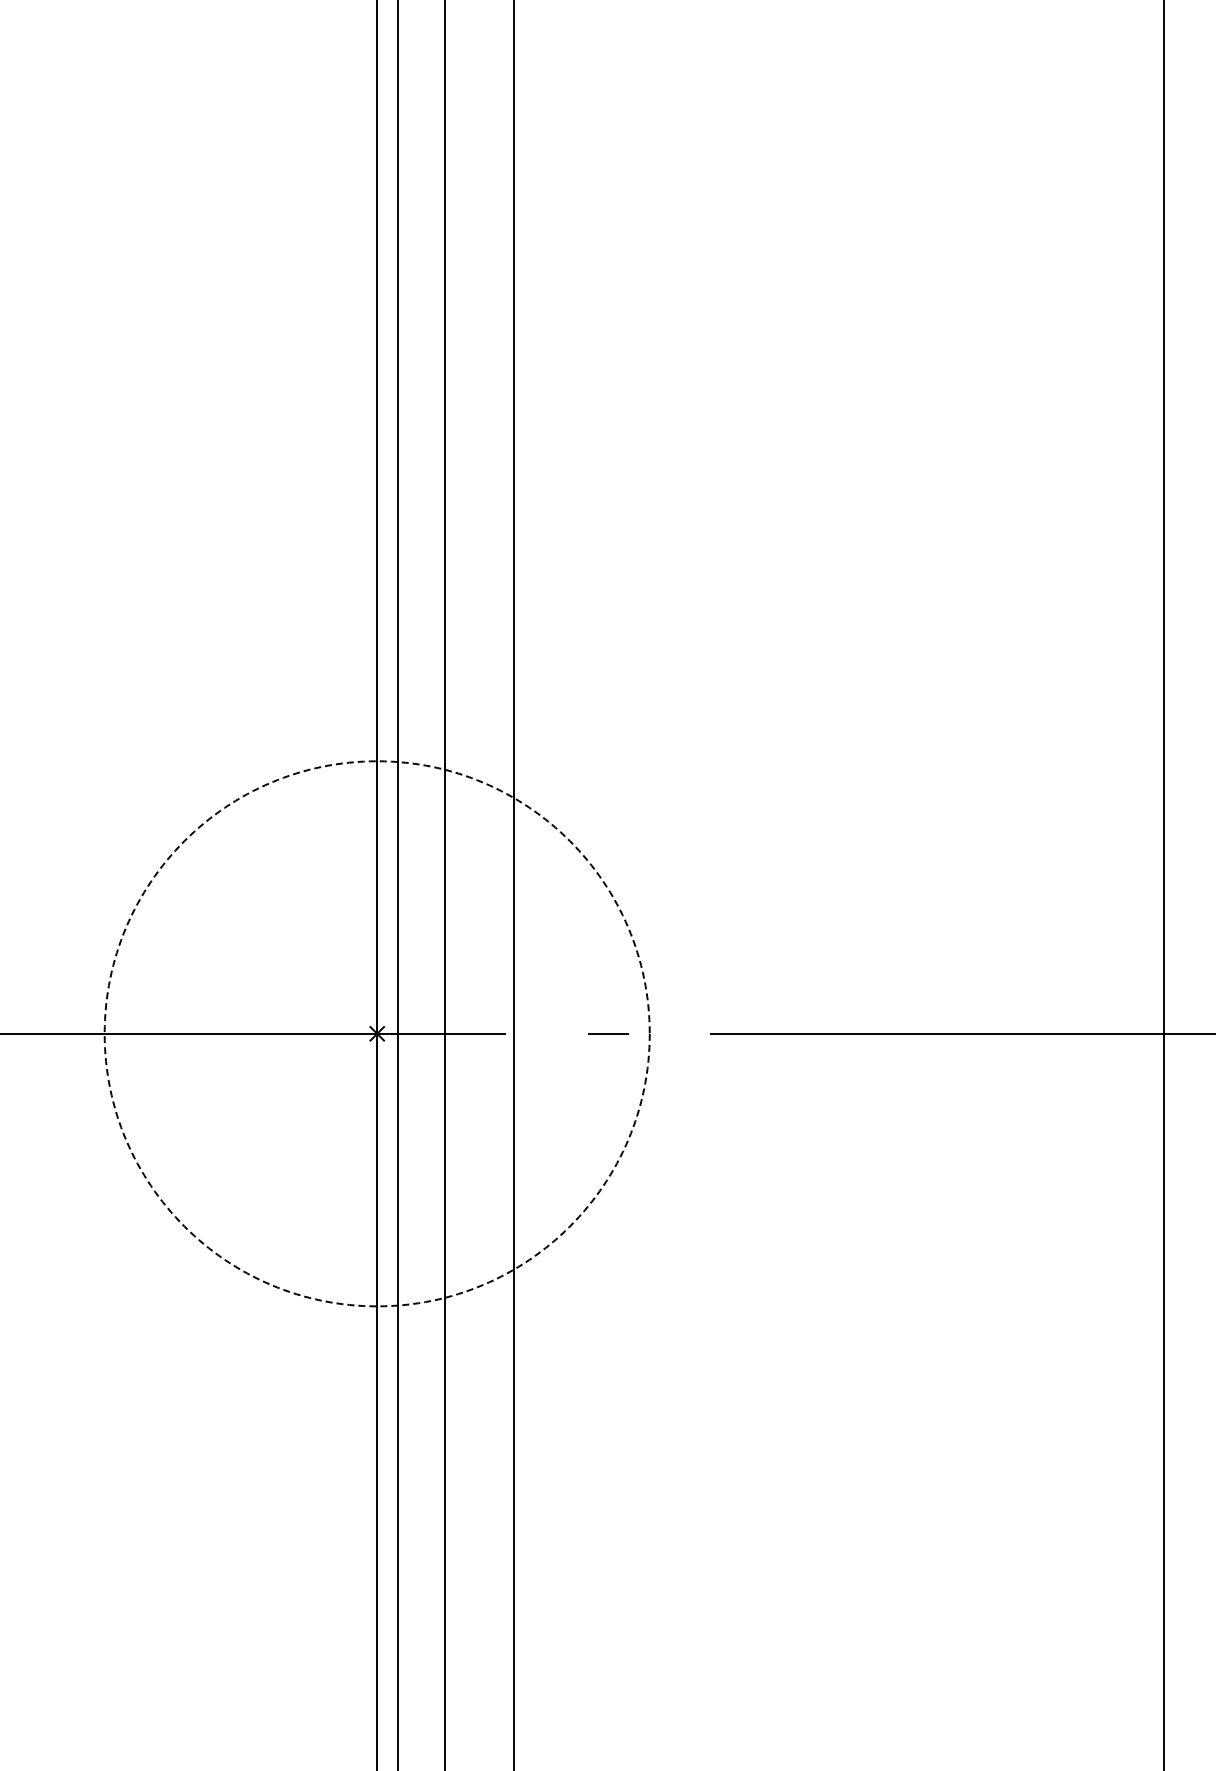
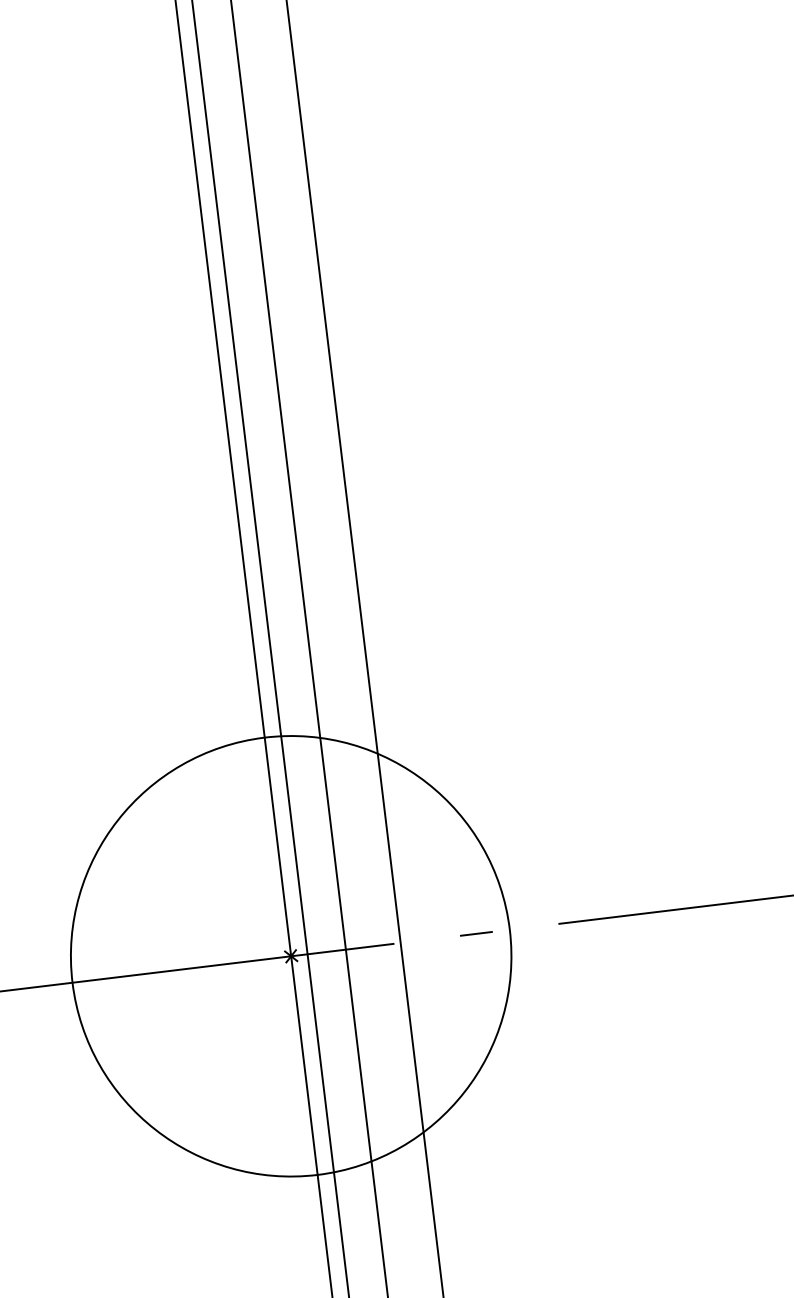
circle: (376, 1033) -> (290, 956), dashed -> solid

